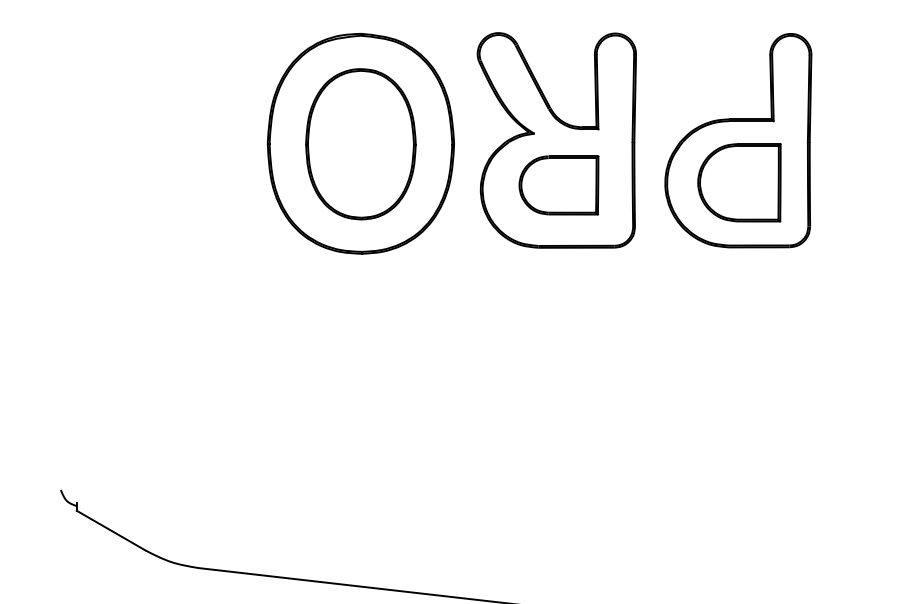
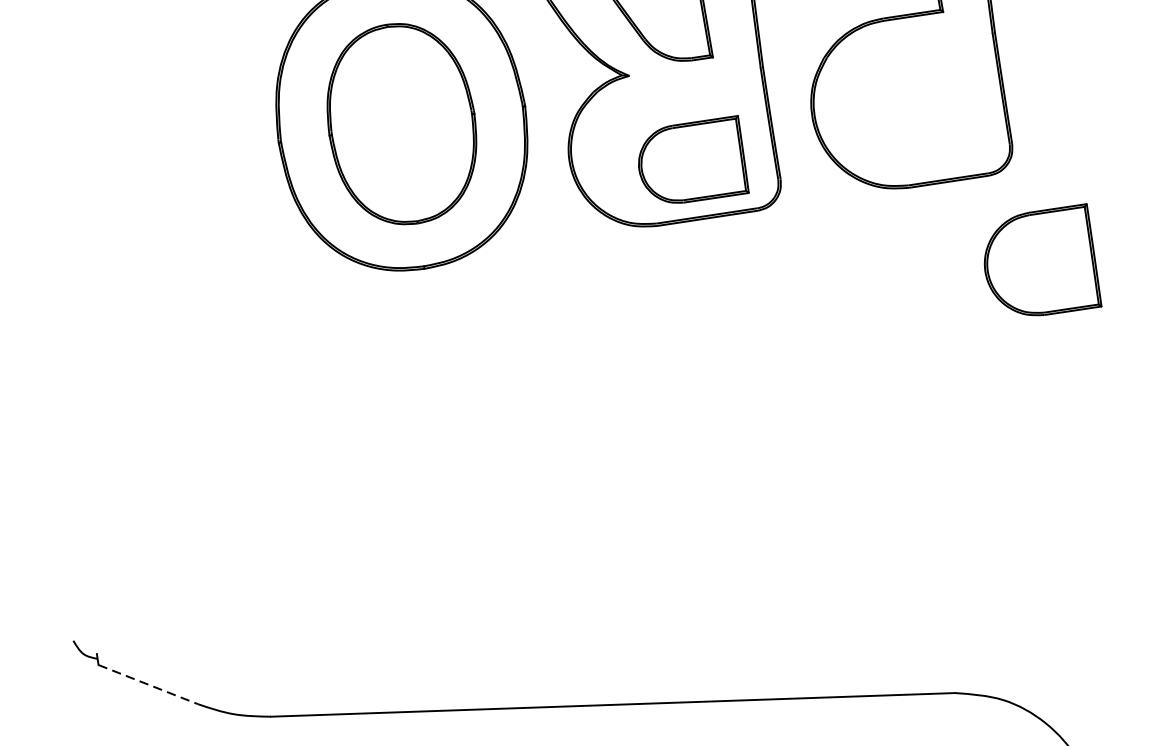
part: (739, 182) -> (1039, 263), moved
part: (558, 185) -> (690, 162), moved
line: (111, 530) -> (148, 684), solid -> dashed

